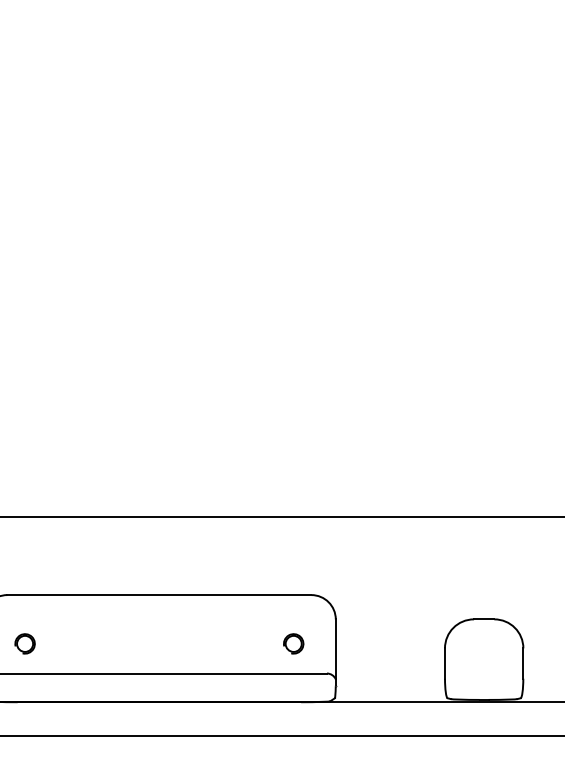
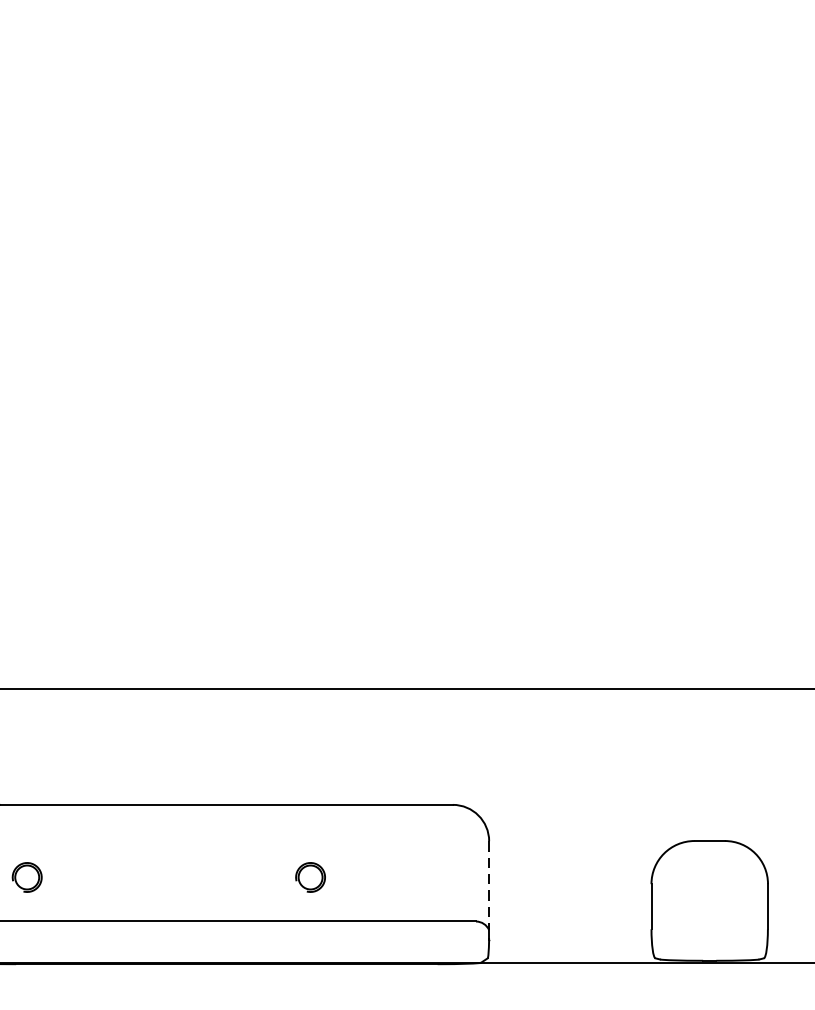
part: (293, 643) -> (310, 876), moved
line: (335, 649) -> (488, 885), solid -> dashed

